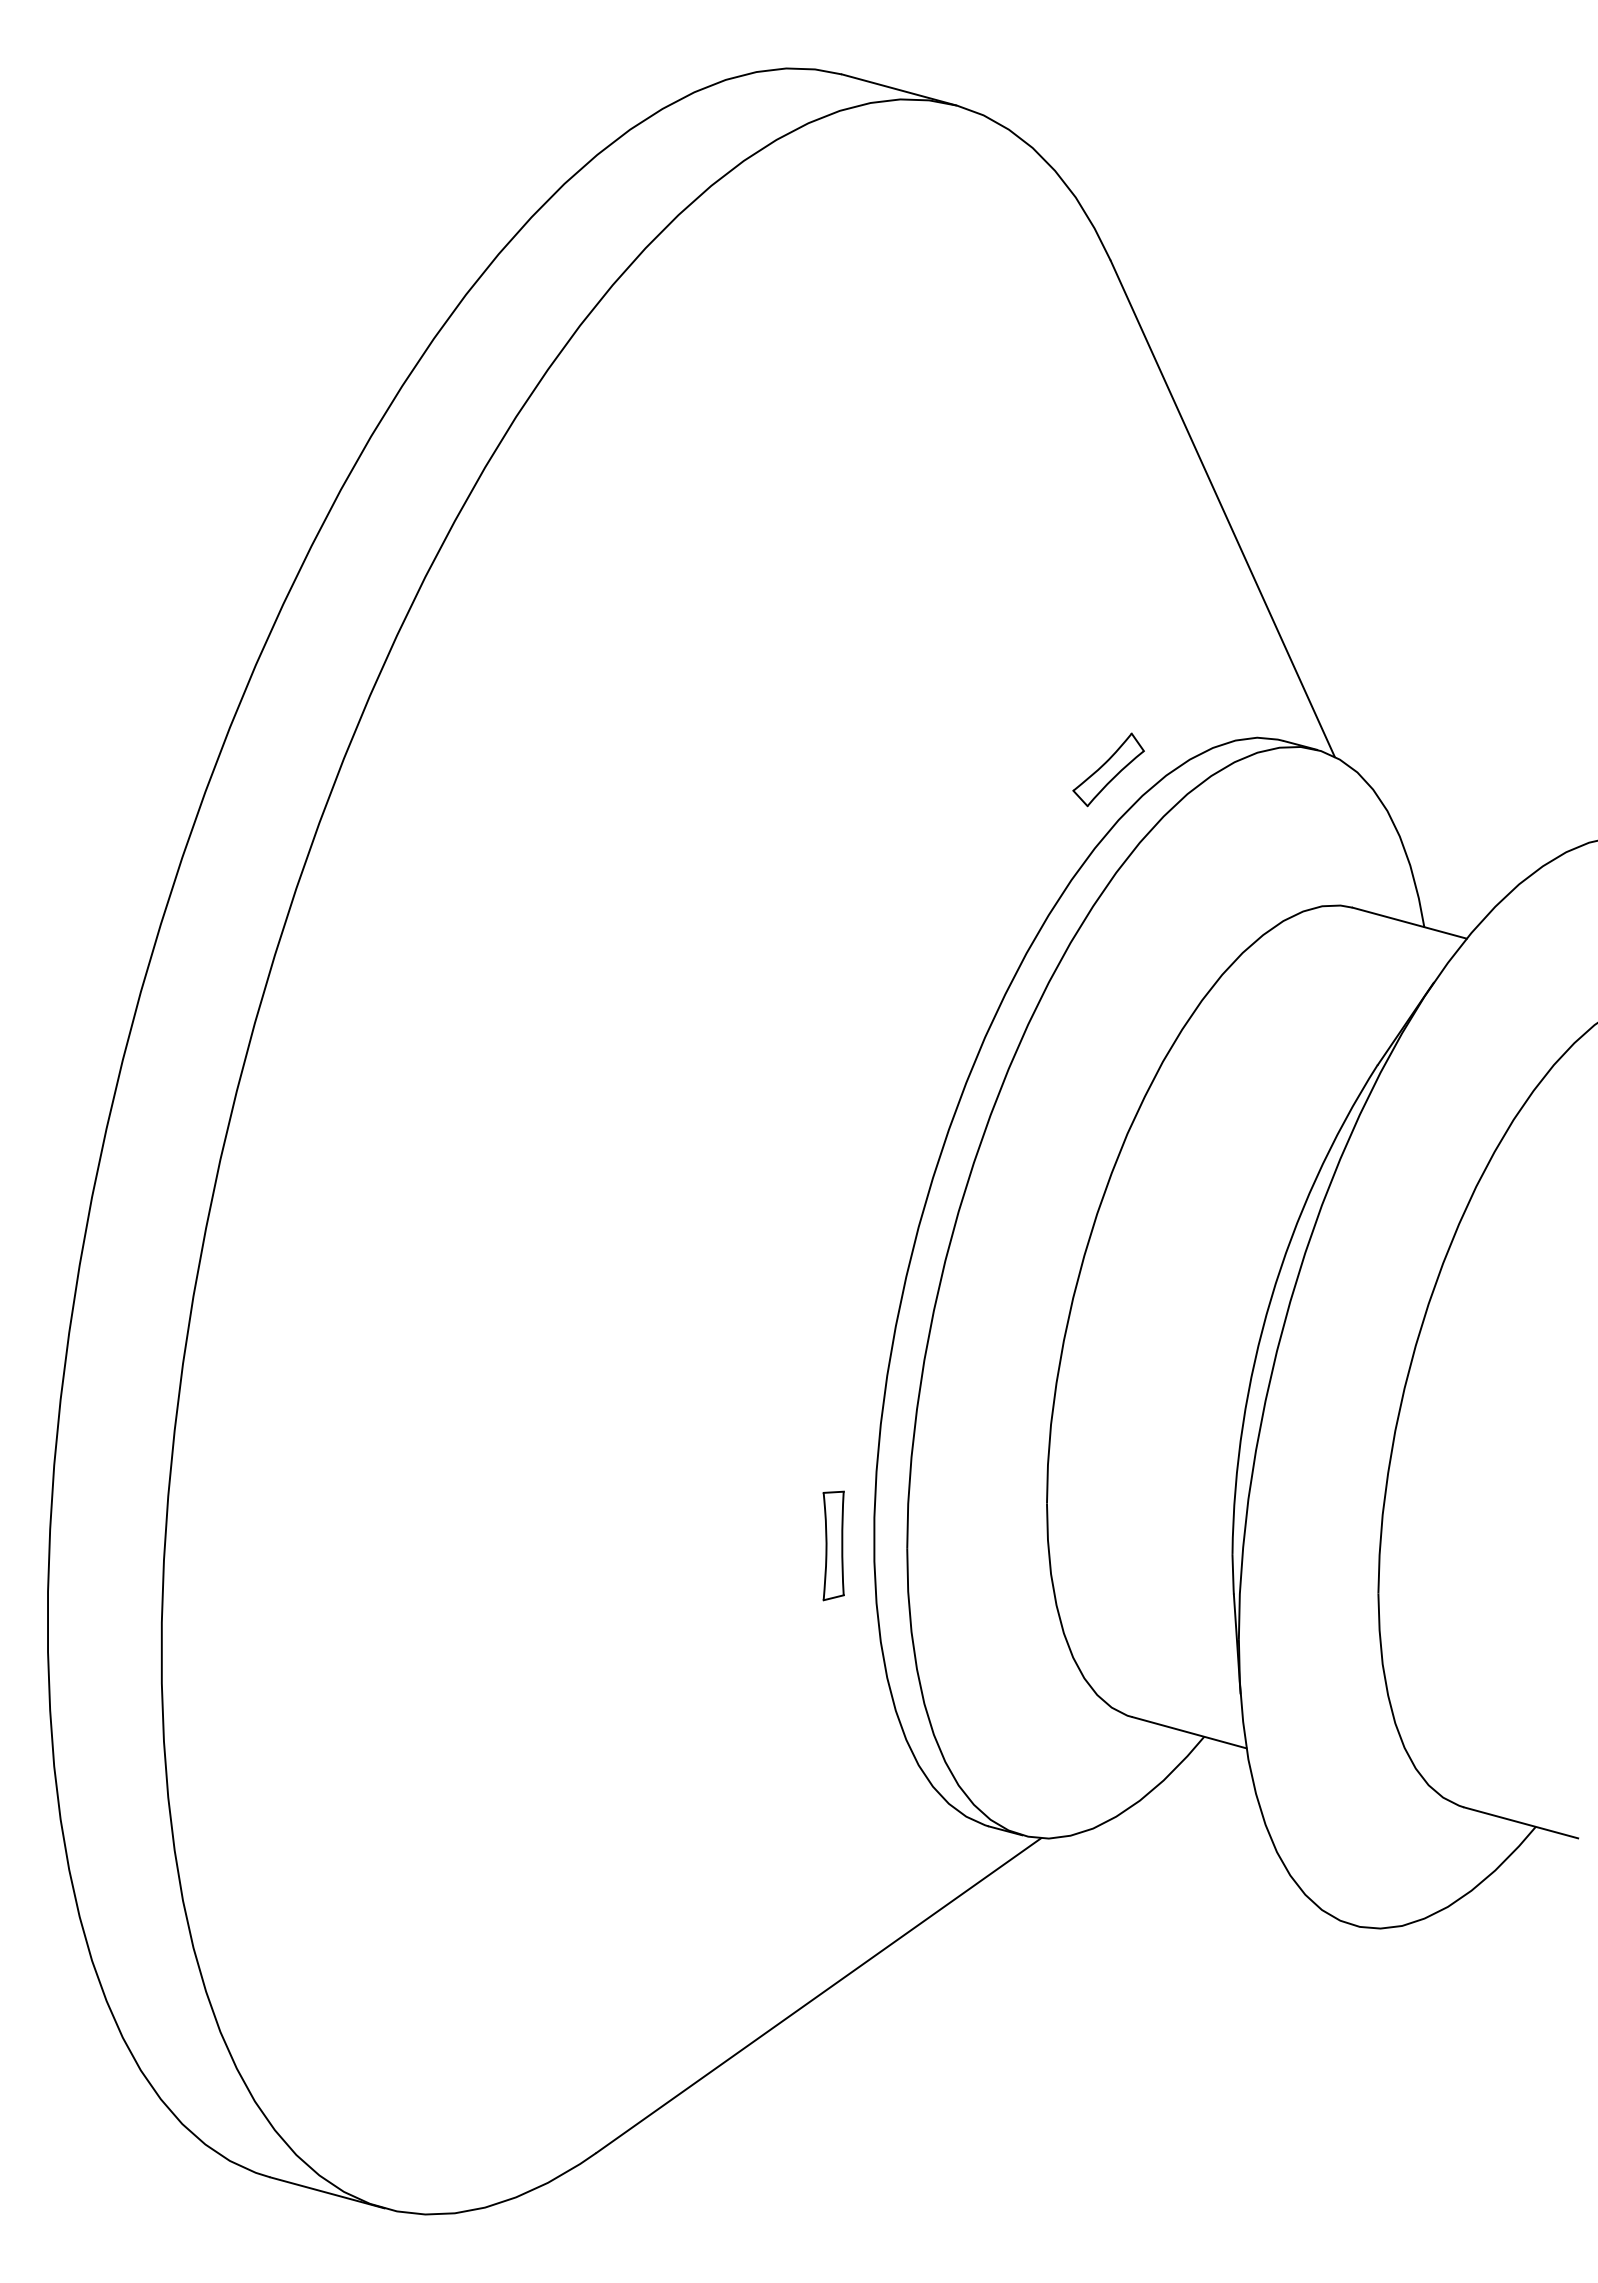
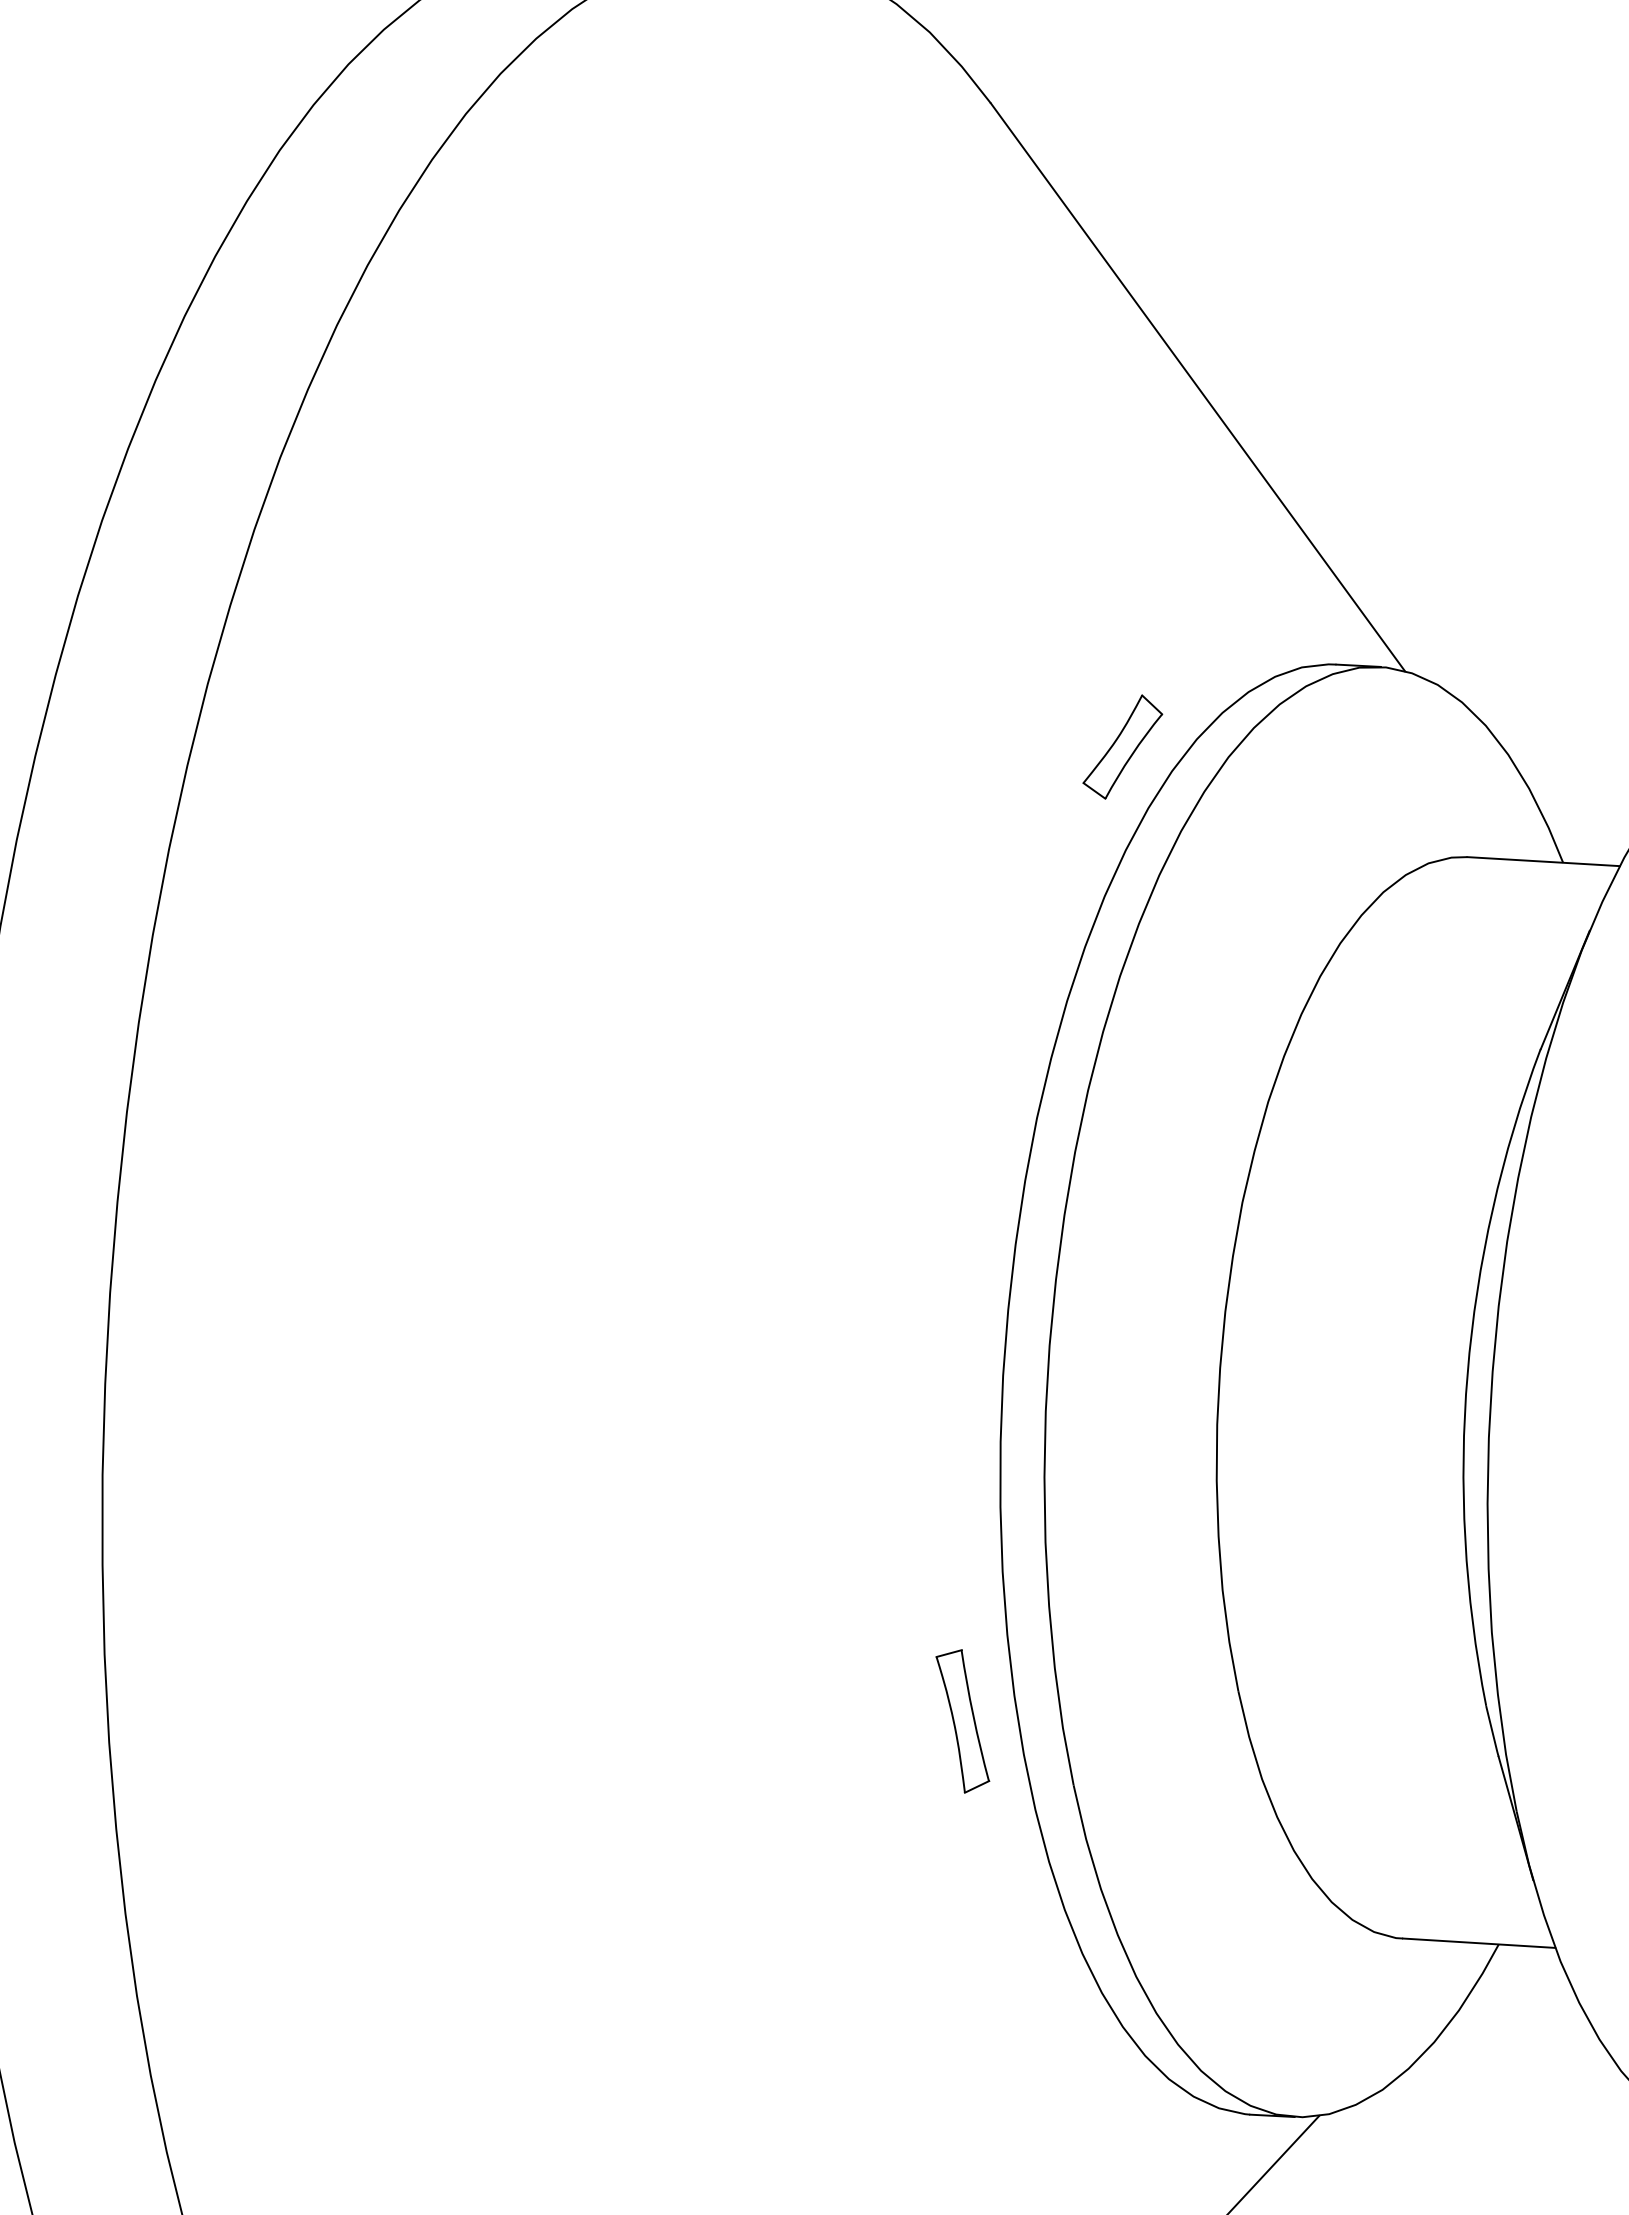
part: (833, 1545) -> (962, 1720), moved

